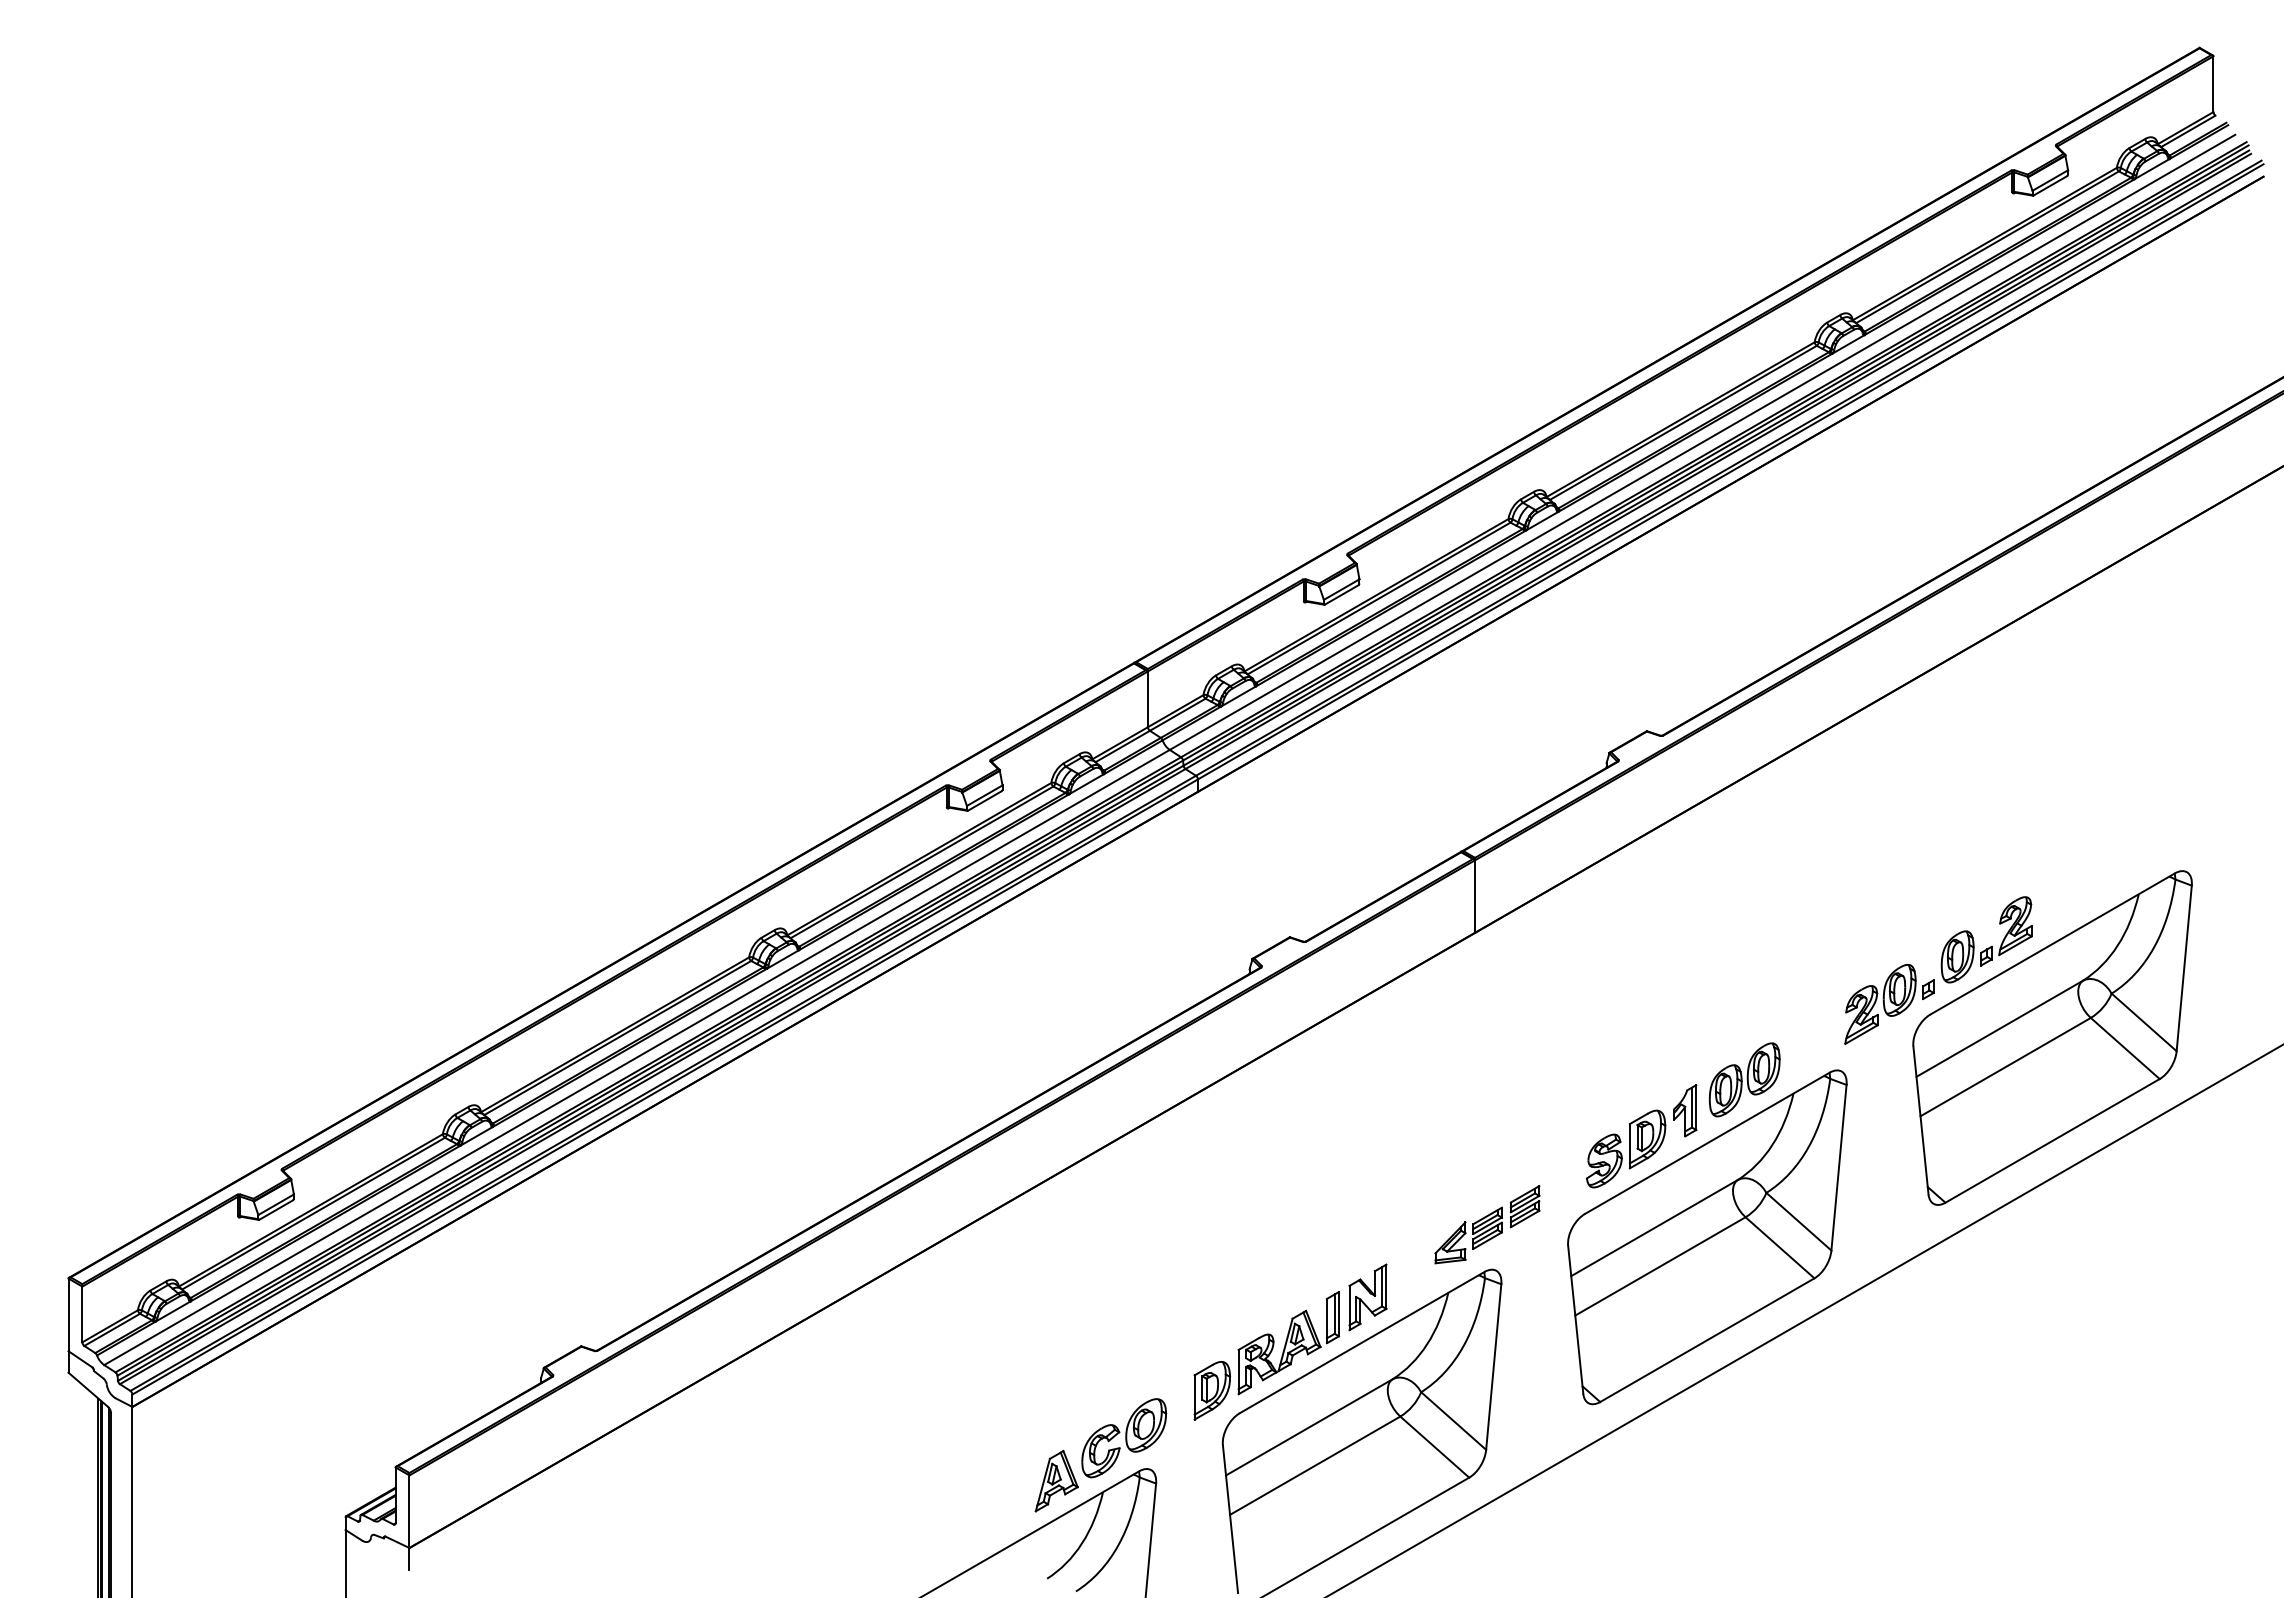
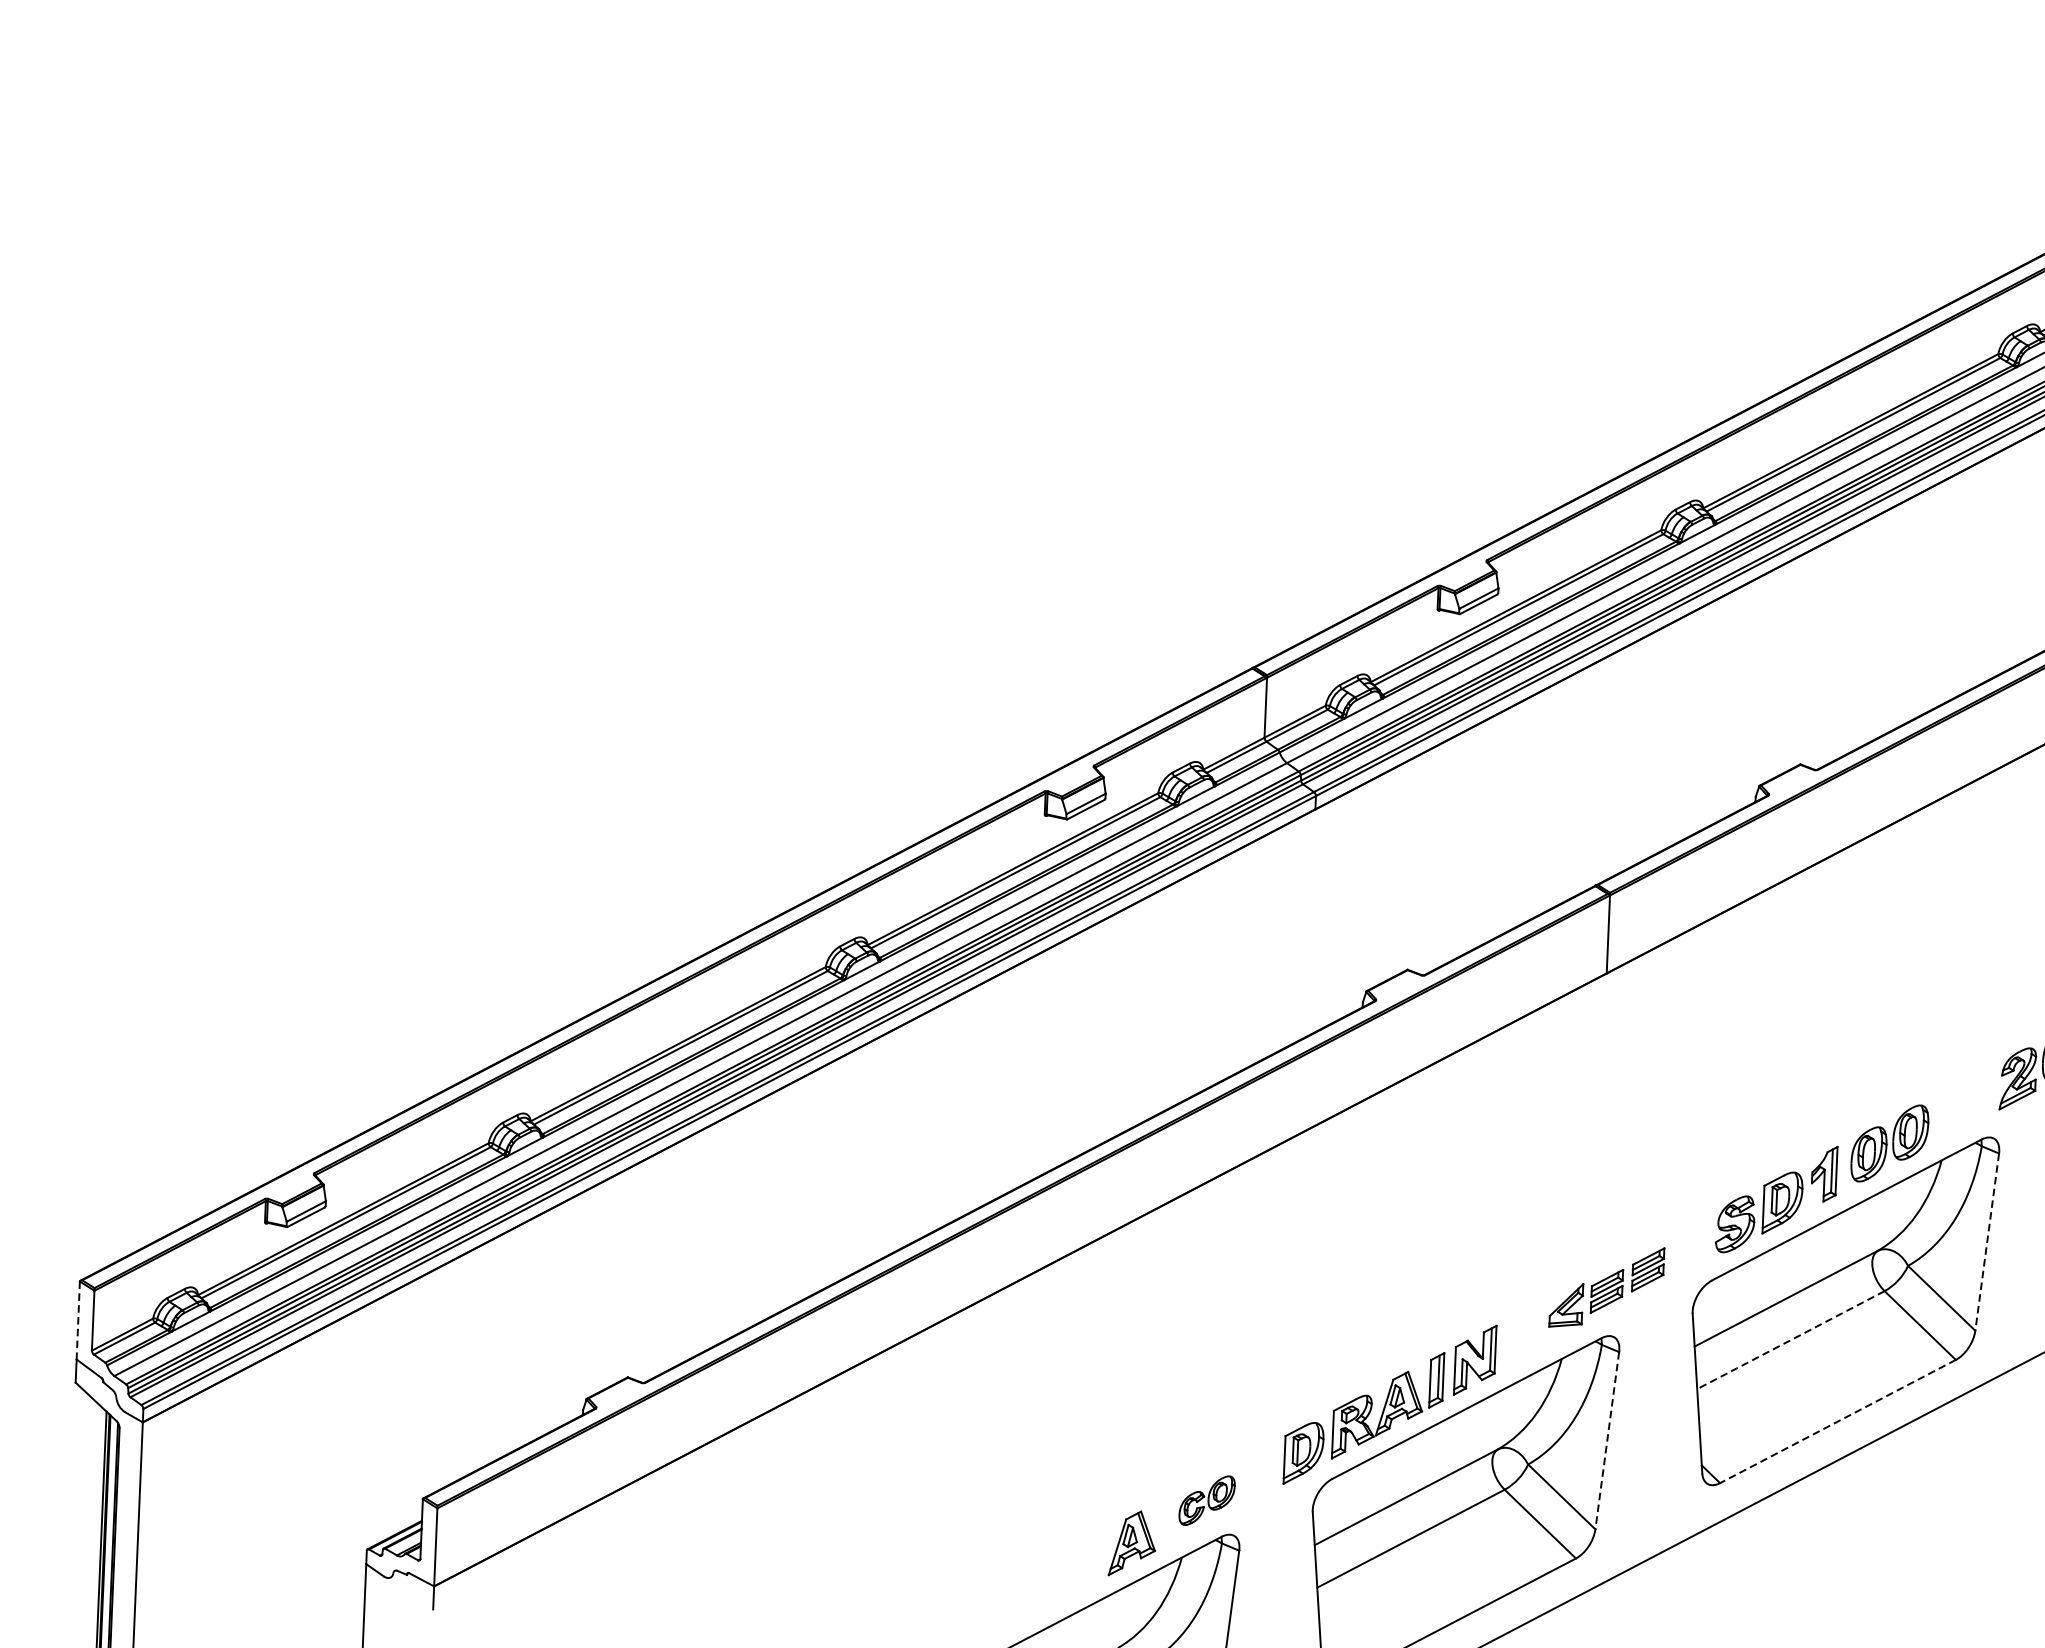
line: (1838, 1168) -> (1986, 1242), solid -> dashed
line: (1660, 1266) -> (1790, 1340), solid -> dashed
line: (68, 1315) -> (78, 1321), solid -> dashed
line: (1707, 1340) -> (1838, 1421), solid -> dashed
line: (1493, 1367) -> (1607, 1441), solid -> dashed
part: (1124, 1438) -> (1207, 1500), size x0.6

